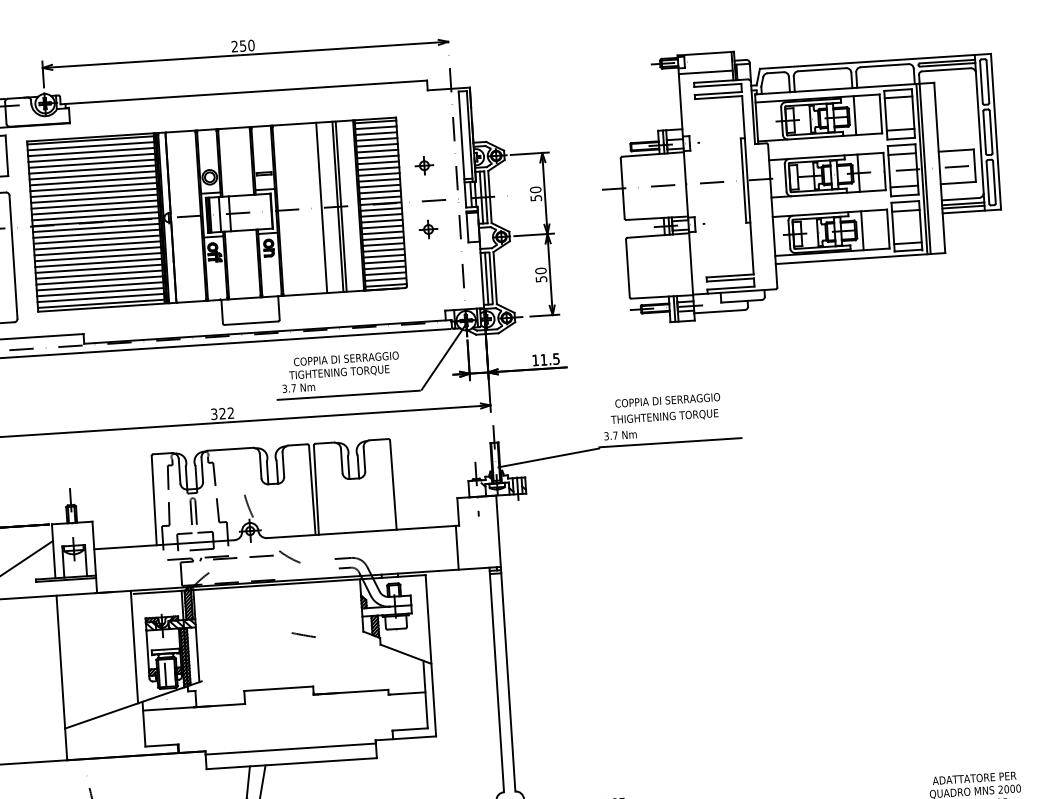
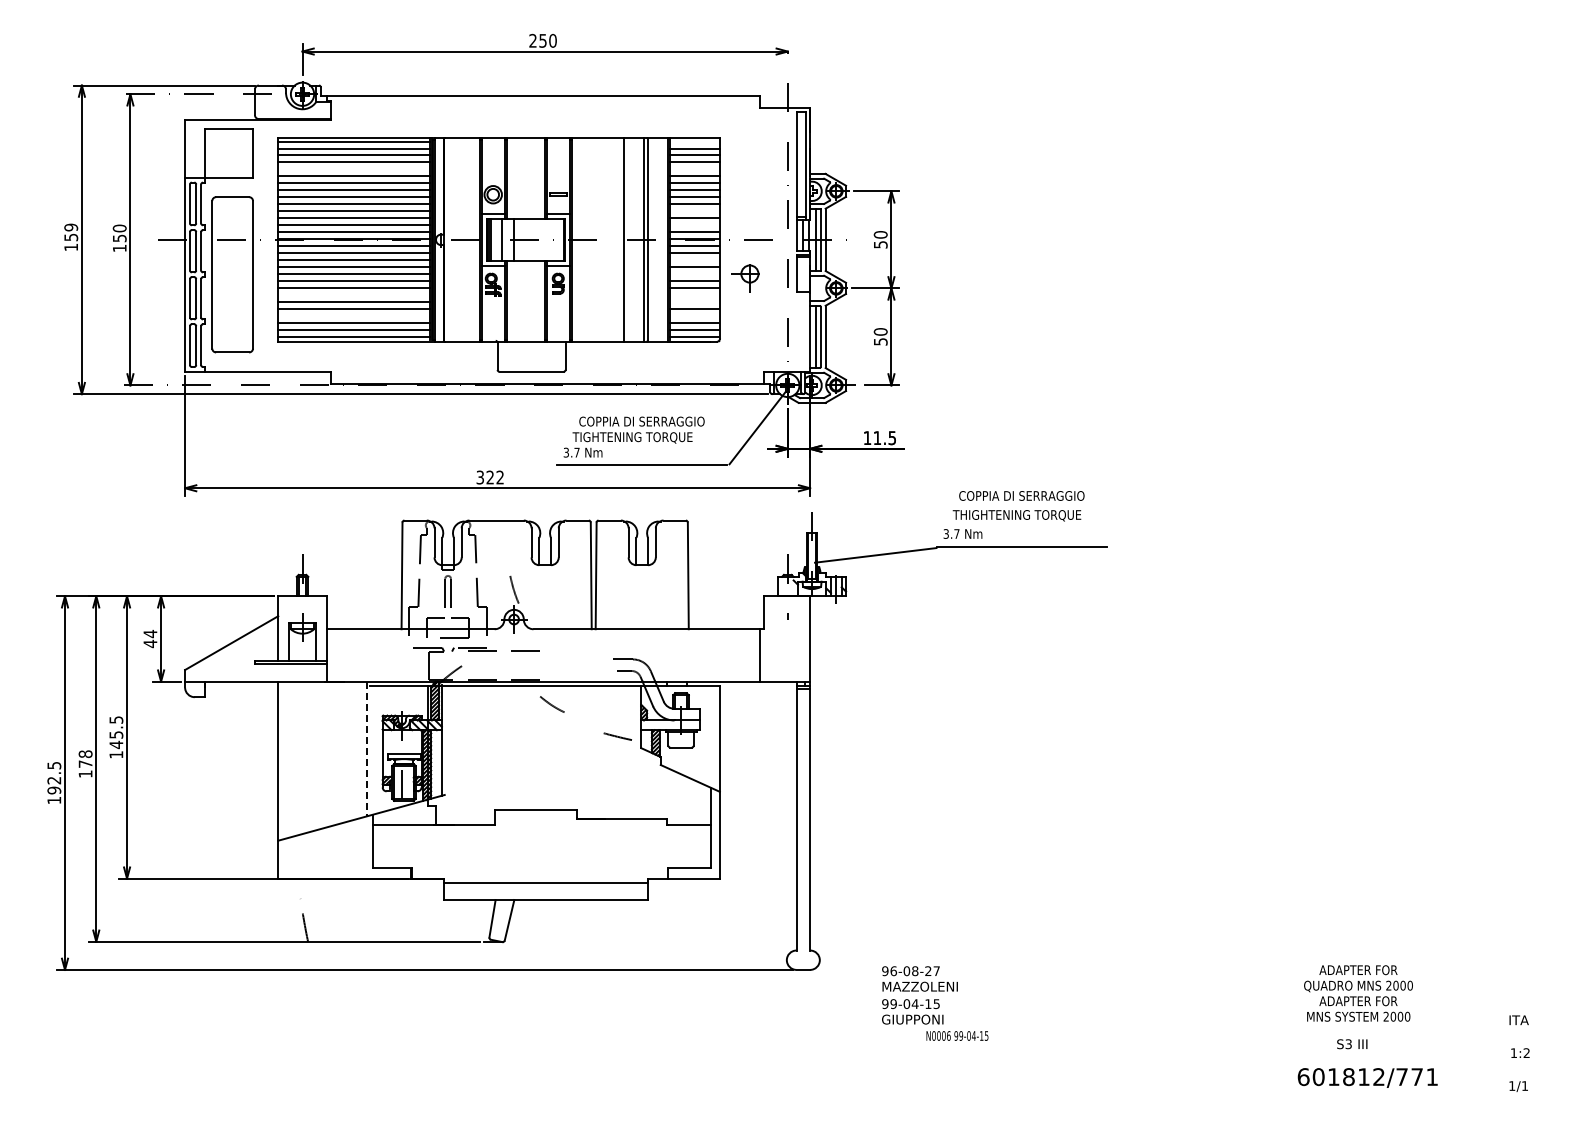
line: (375, 121) -> (694, 141), removed
line: (376, 145) -> (694, 169), removed
line: (91, 163) -> (353, 169), removed
part: (424, 165) -> (749, 197), removed
line: (378, 180) -> (694, 211), removed
part: (800, 180) -> (1197, 244), removed
line: (379, 192) -> (694, 225), removed
line: (381, 221) -> (694, 260), removed
part: (428, 229) -> (749, 273), size x1.6
line: (382, 233) -> (694, 274), removed
line: (383, 250) -> (694, 295), removed
line: (383, 256) -> (694, 302), removed
line: (384, 268) -> (694, 316), removed
line: (98, 269) -> (353, 295), removed
line: (99, 286) -> (353, 316), removed
line: (289, 557) -> (551, 704), moved
line: (303, 634) -> (617, 736), moved
line: (134, 647) -> (367, 749), solid -> dashed
text: (974, 778) -> (1358, 970), ADATTATORE PER -> ADAPTER FOR

